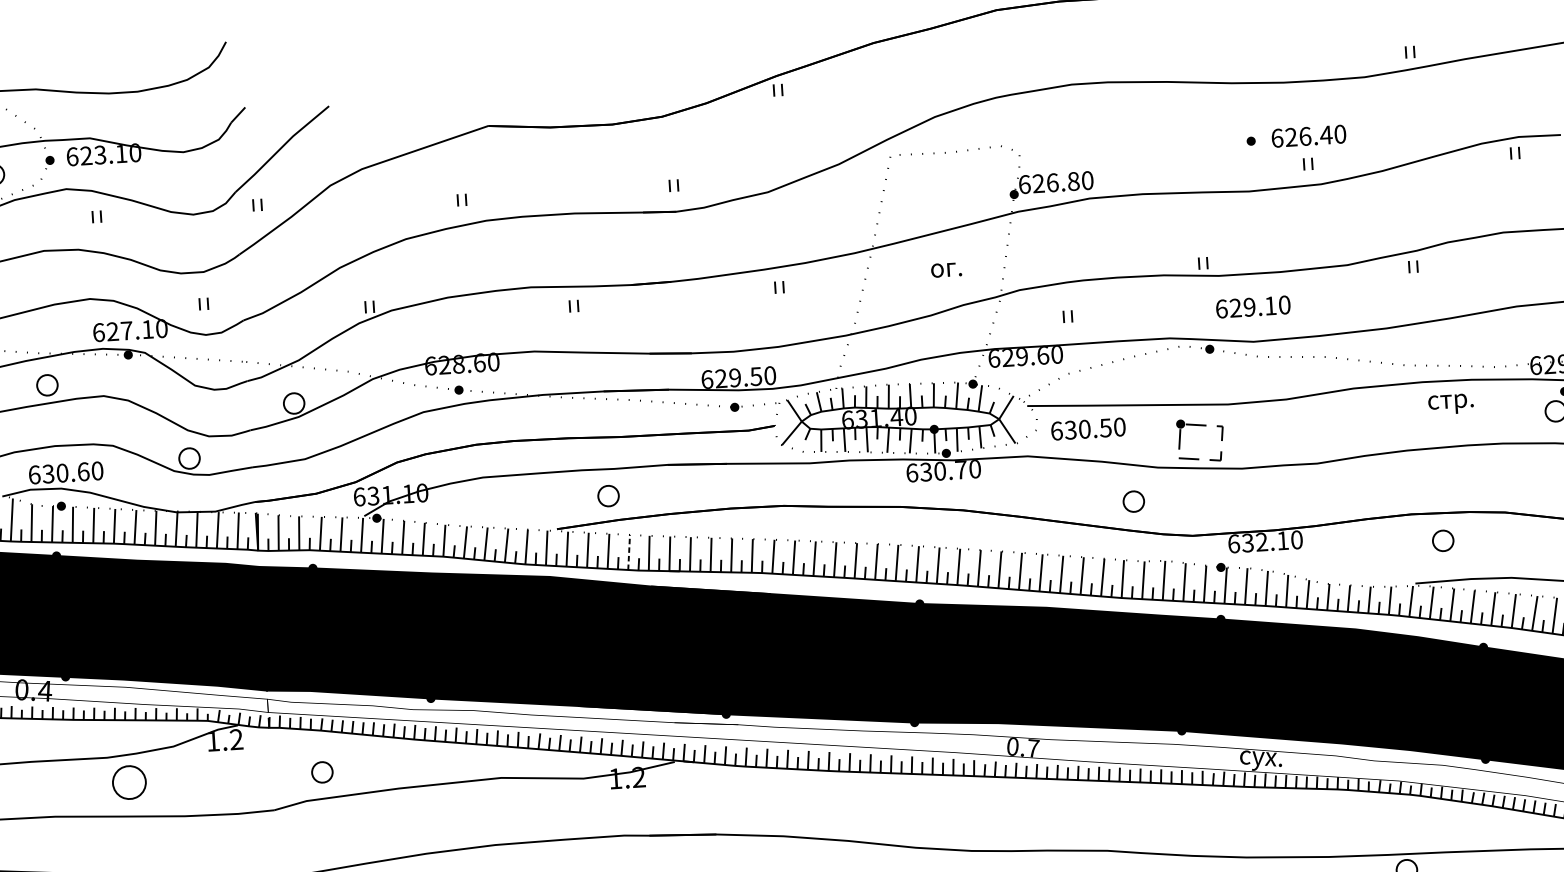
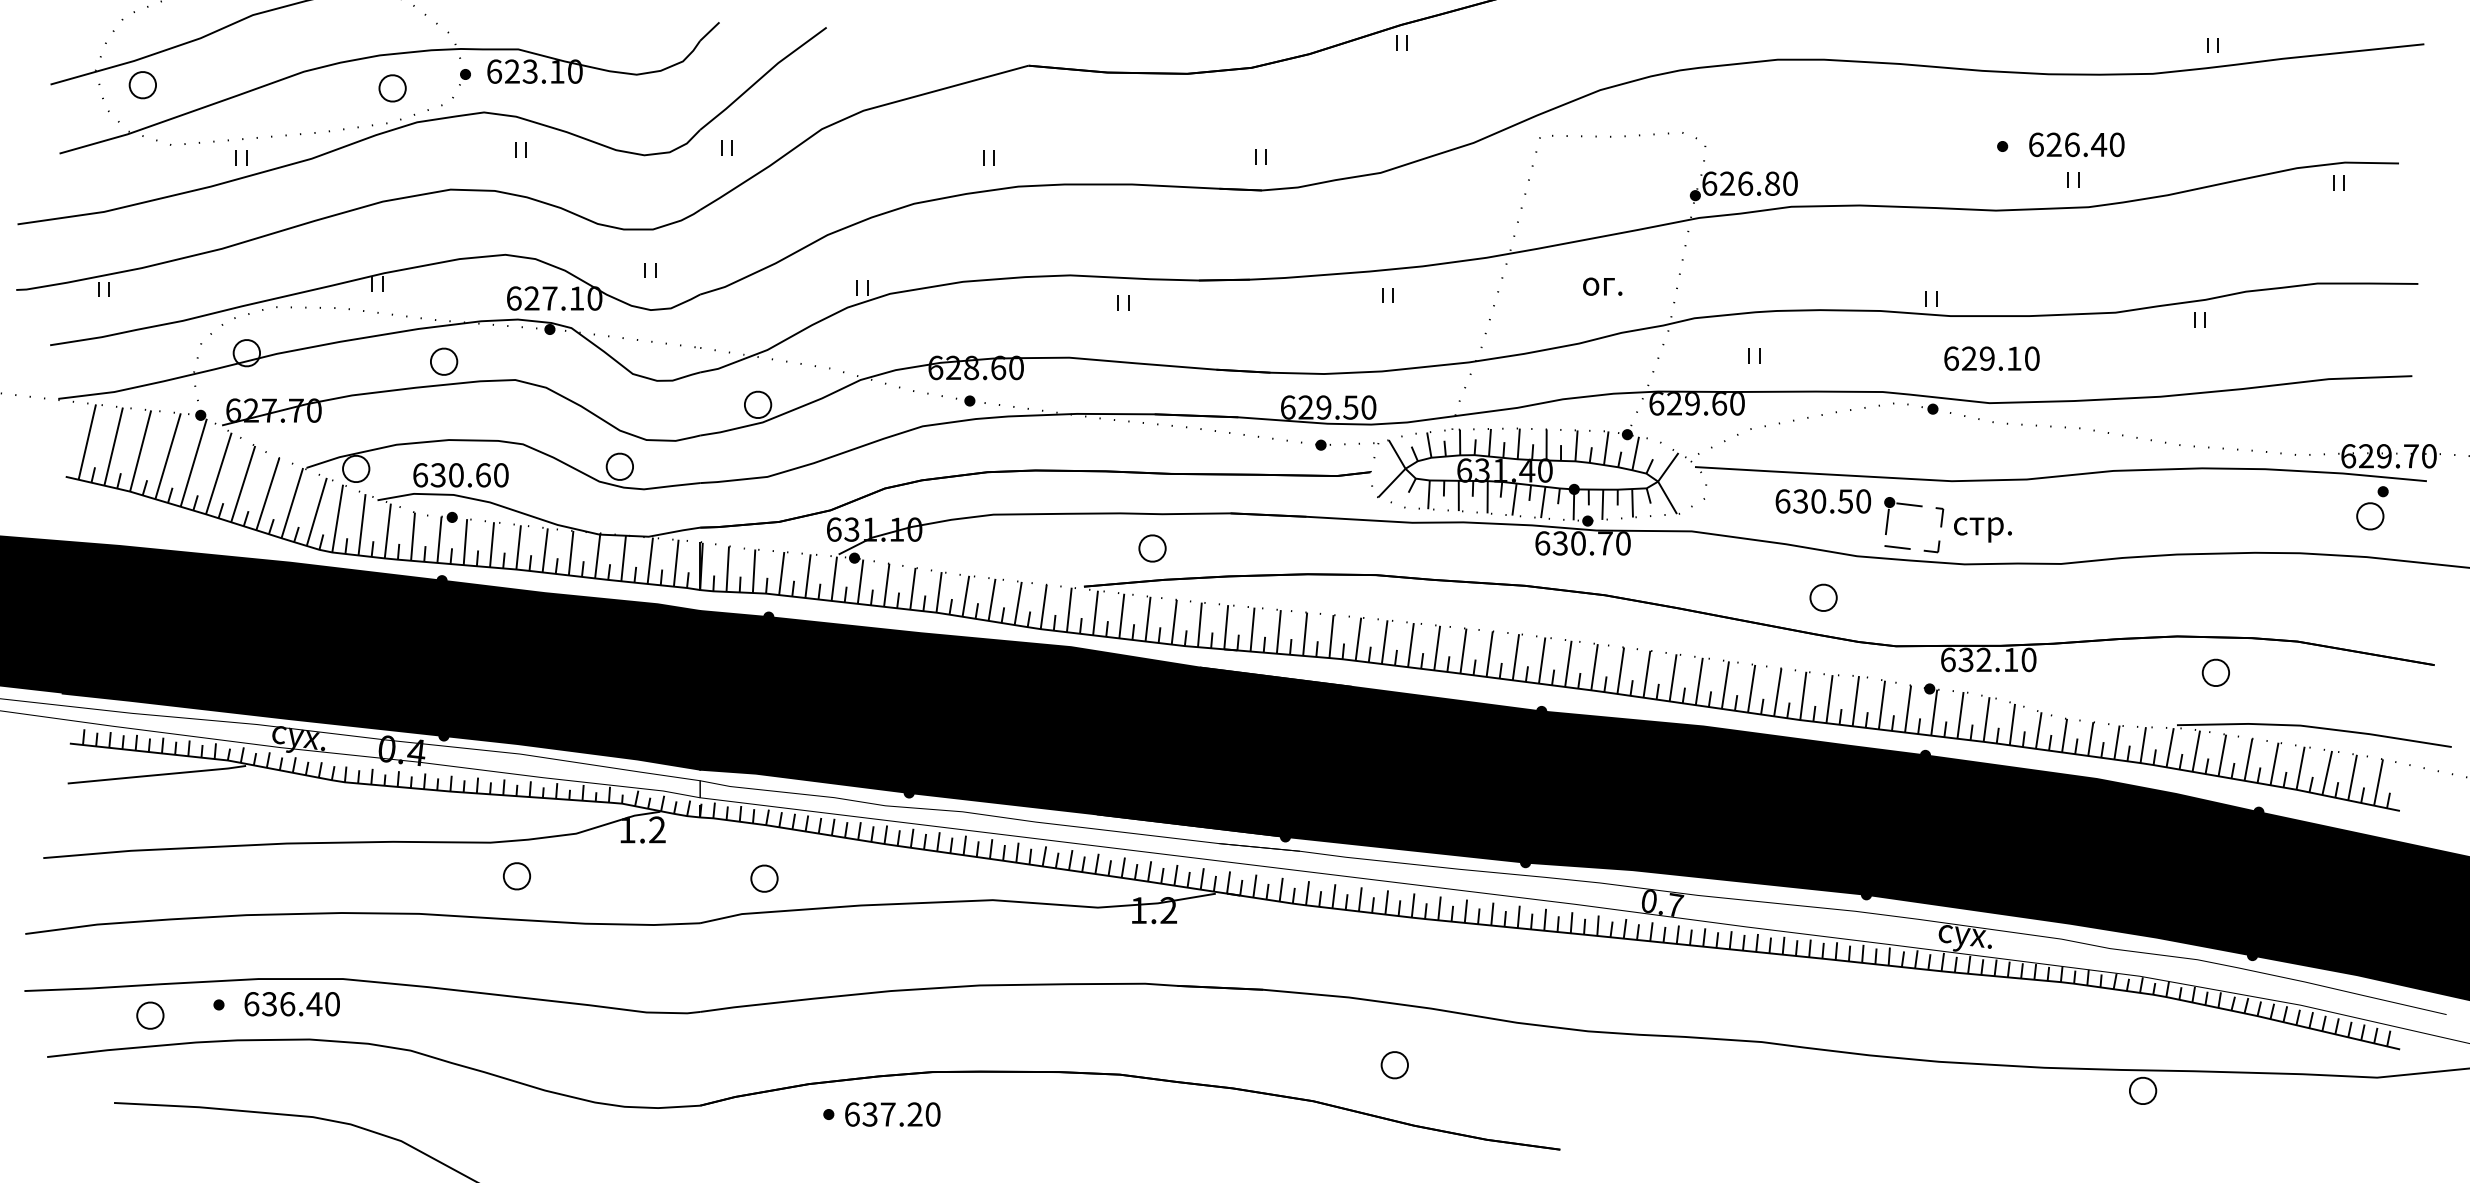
text: (1450, 404) -> (1982, 529), moved
text: (1088, 429) -> (1823, 501), moved
line: (629, 551) -> (1174, 621), dashed -> solid
part: (129, 782) -> (516, 876), size x0.62

